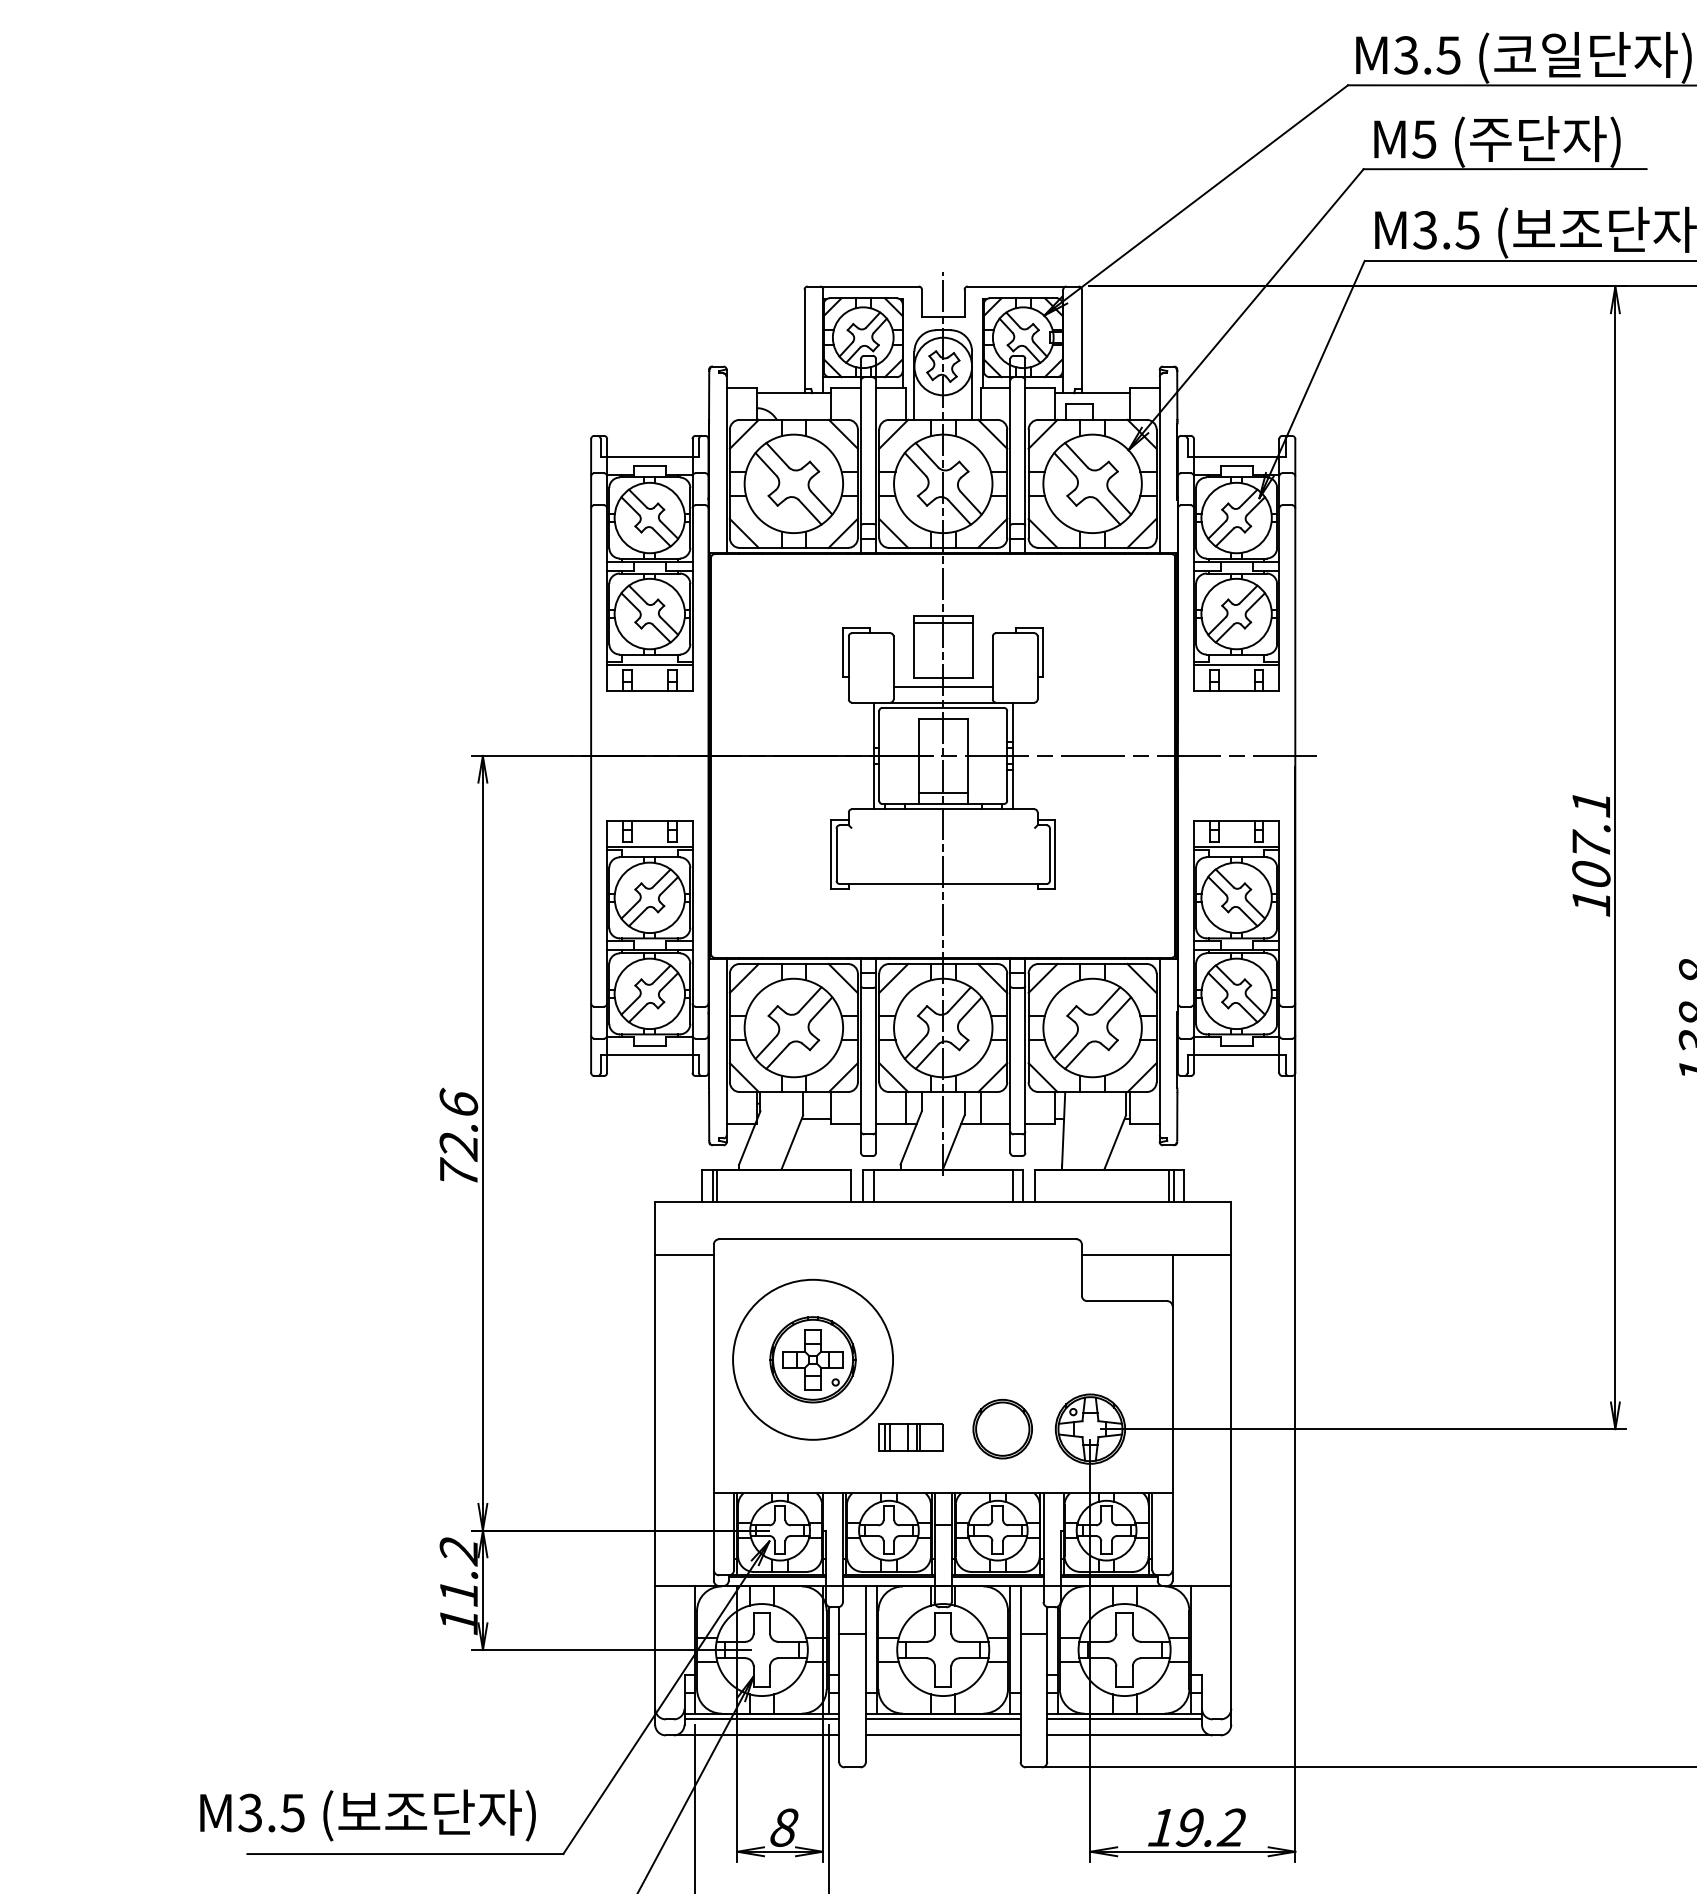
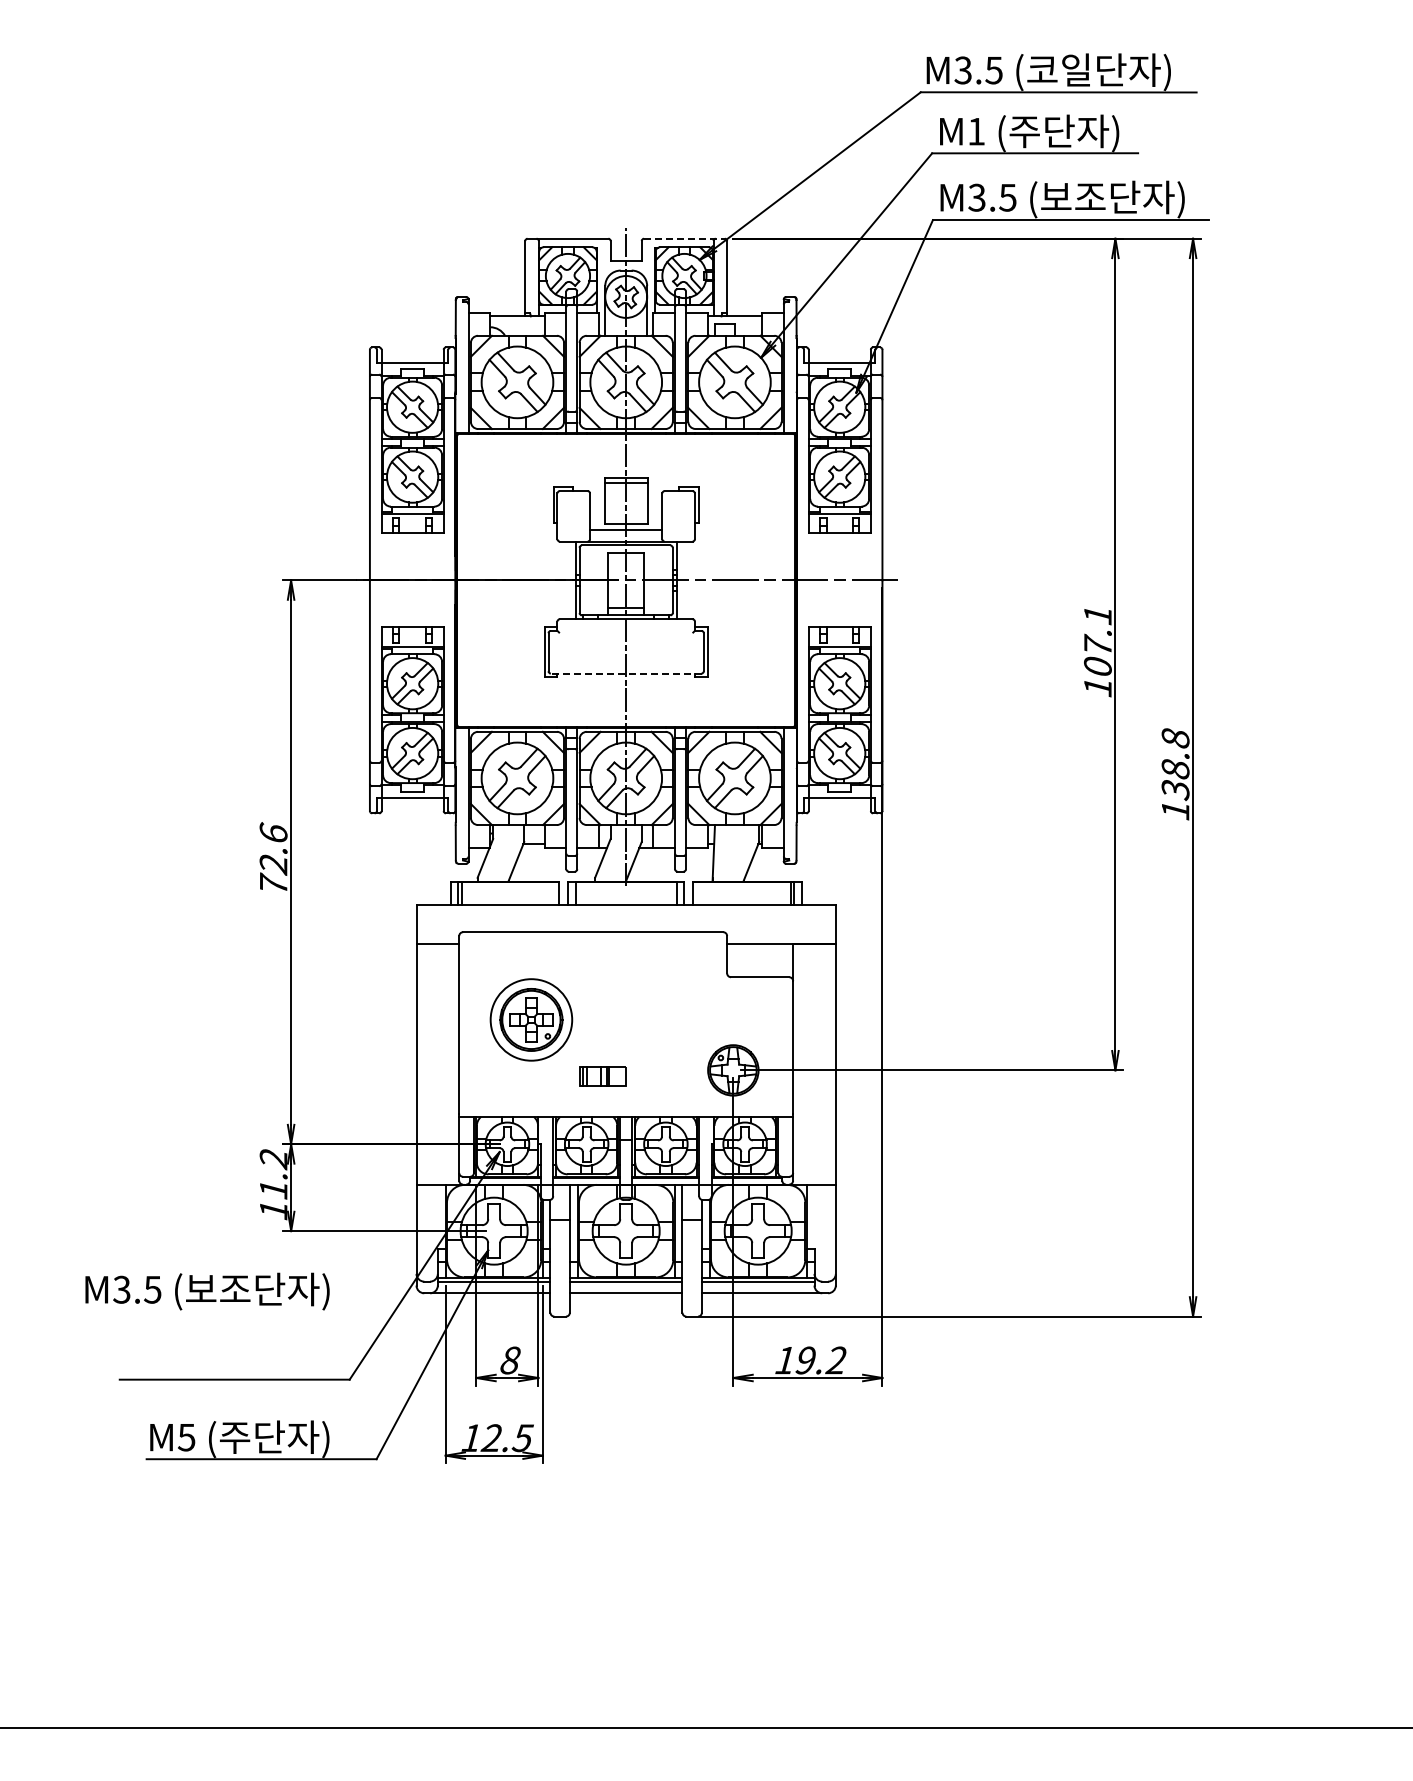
text: (1423, 139) -> (975, 131), M5 -> M1
line: (1023, 286) -> (684, 238), solid -> dashed
line: (942, 883) -> (625, 673), solid -> dashed
circle: (813, 1359) -> (531, 1019), size x0.7
part: (1002, 1429) -> (669, 1070), removed
text: (367, 1815) -> (207, 1291), moved

